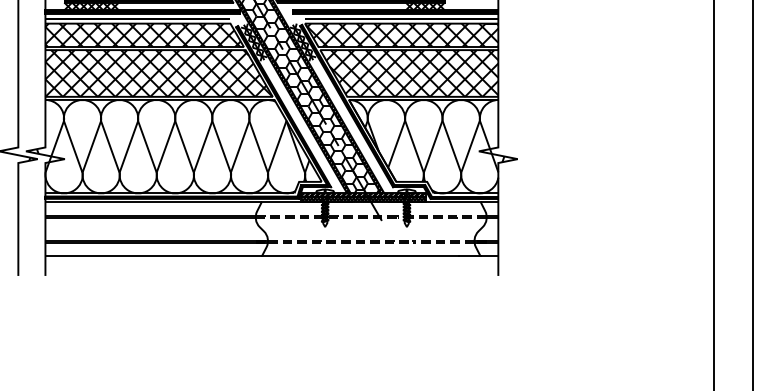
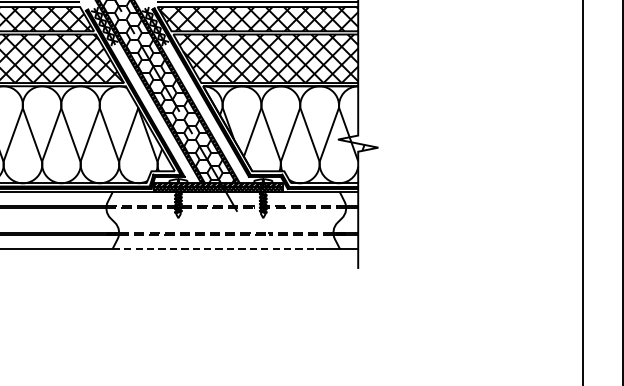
line: (360, 256) -> (215, 248), solid -> dashed

